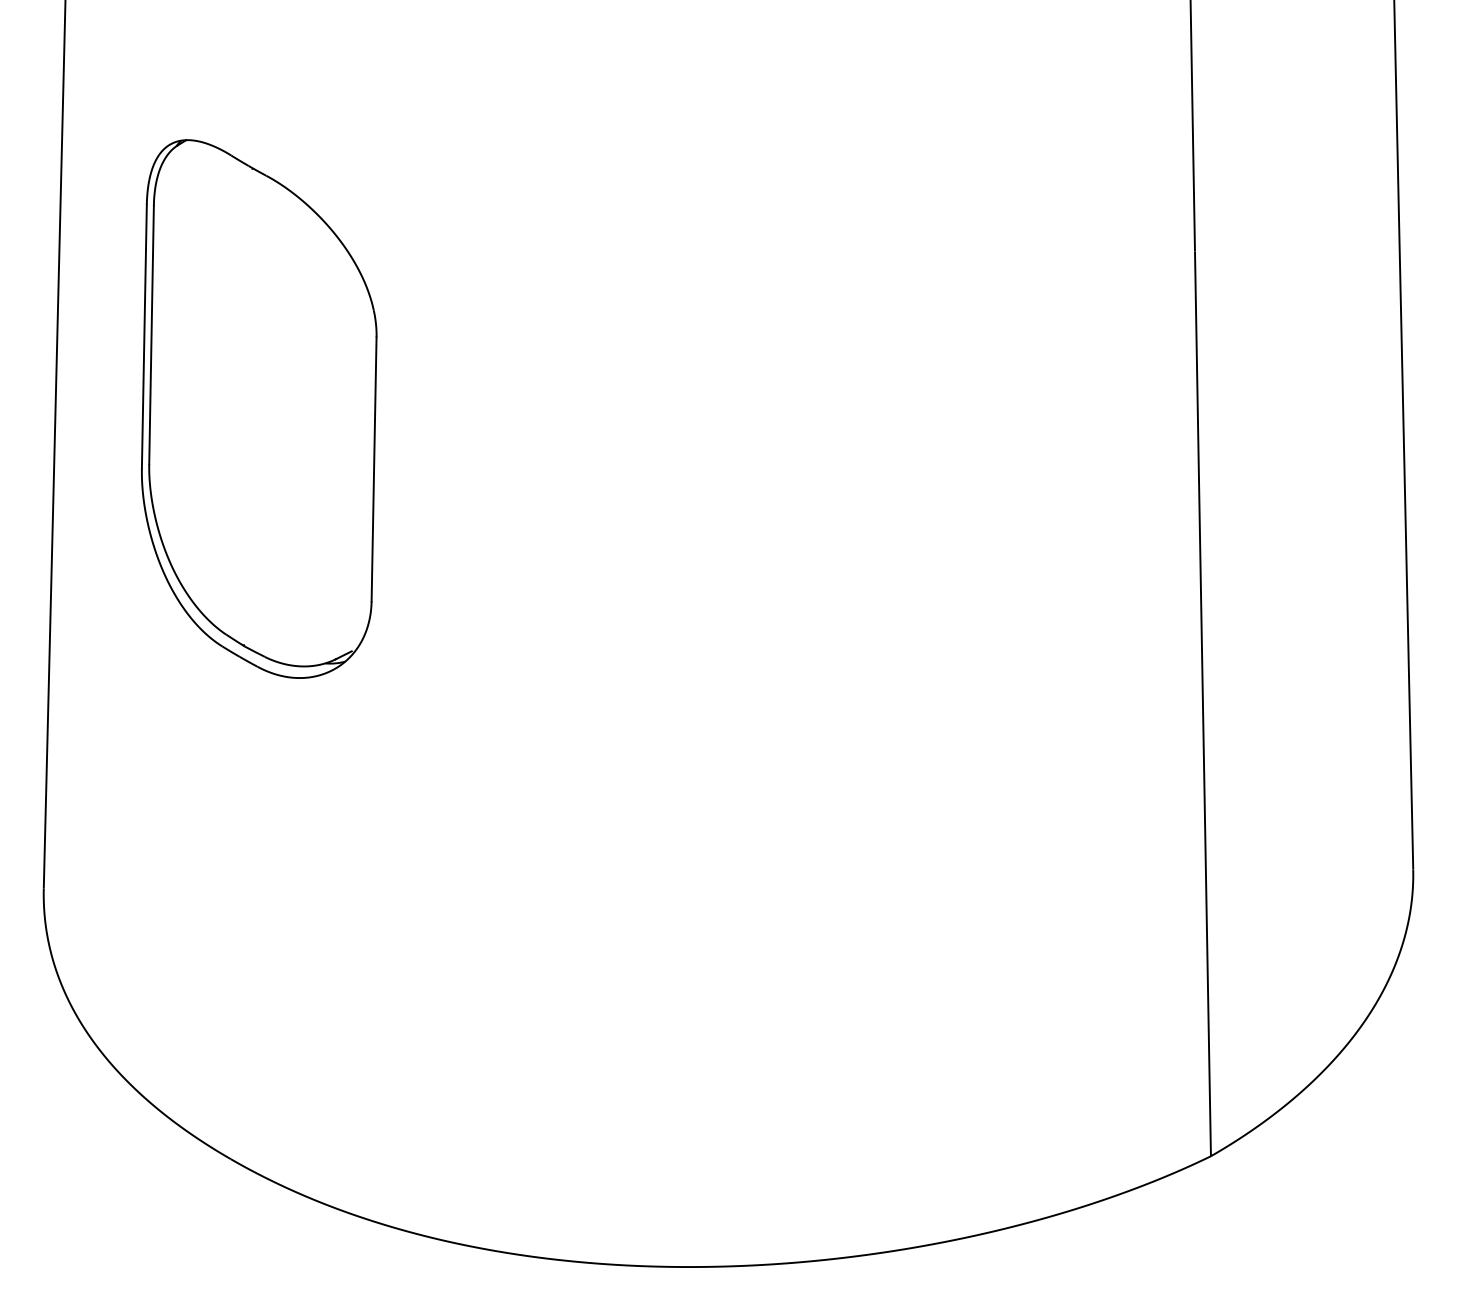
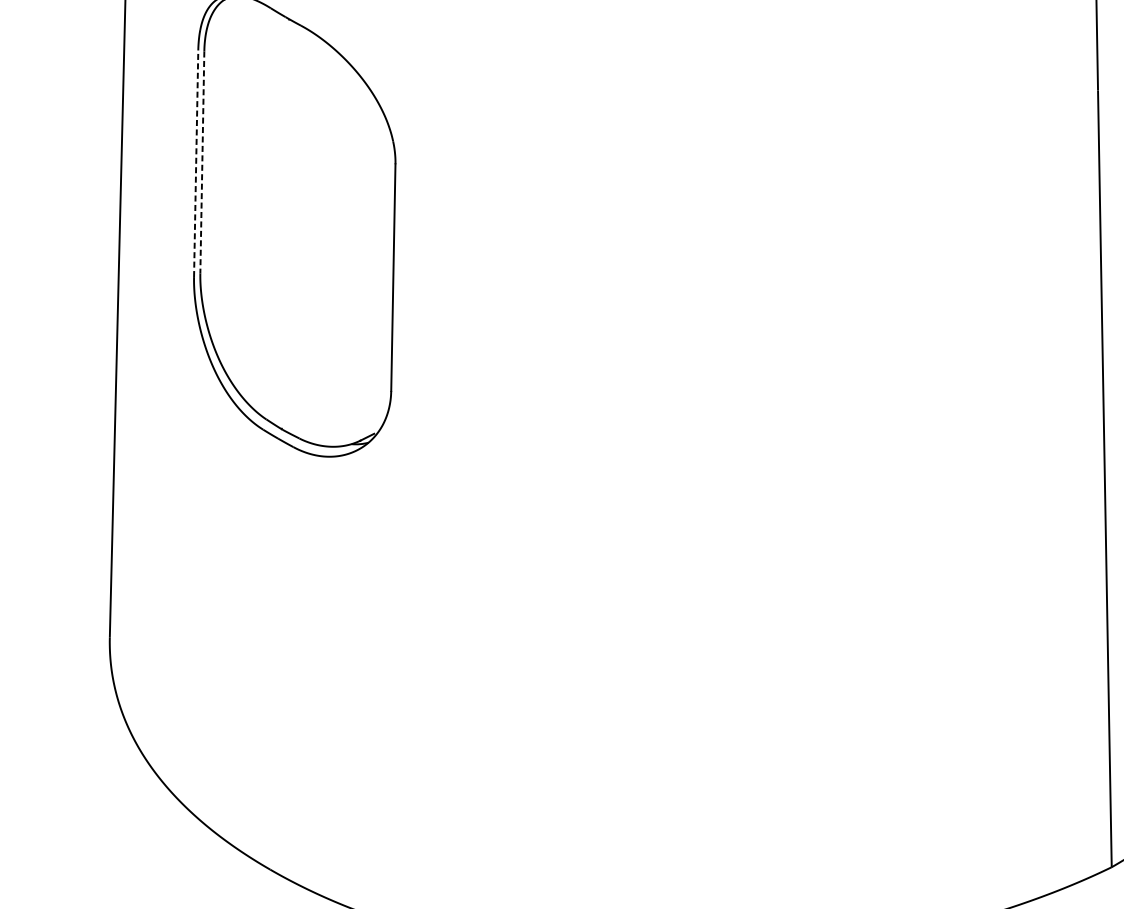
line: (151, 335) -> (202, 162), solid -> dashed
line: (144, 336) -> (196, 163), solid -> dashed

